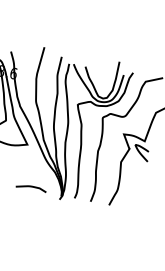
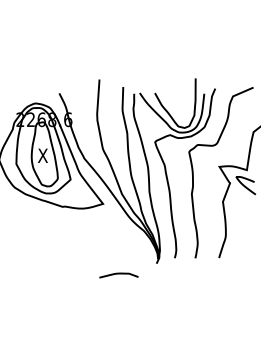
curve: (31, 187) -> (118, 274), moved

